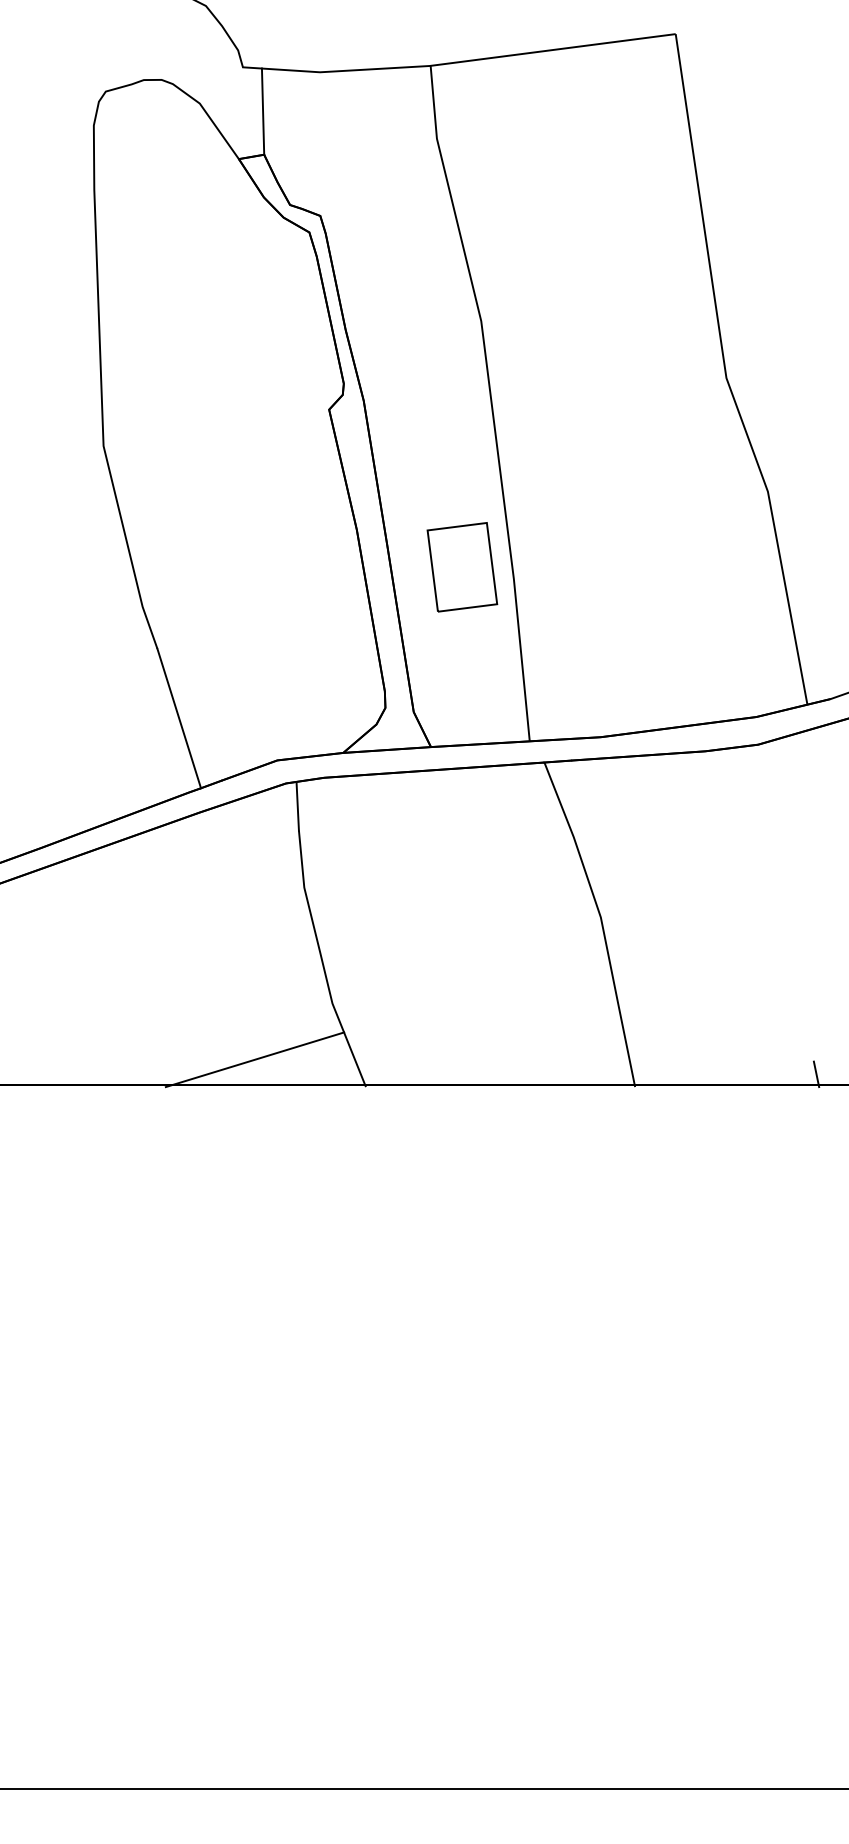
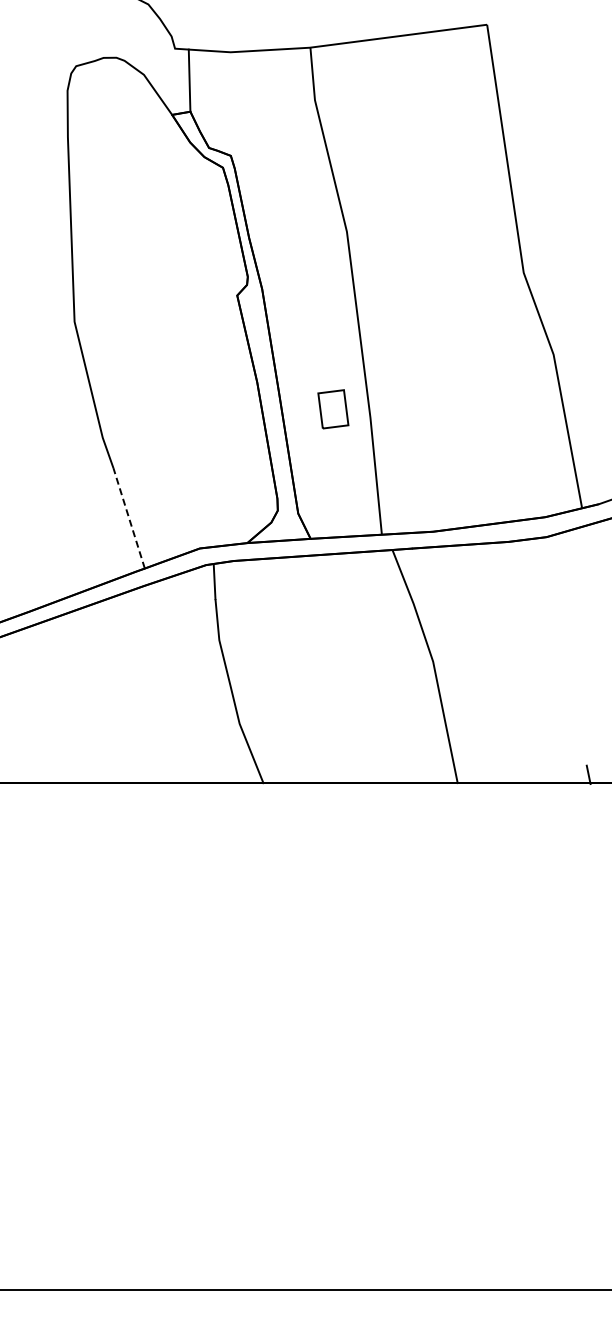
part: (462, 567) -> (333, 409), size x0.6
line: (179, 718) -> (129, 518), solid -> dashed
line: (254, 1059) -> (183, 764), removed

